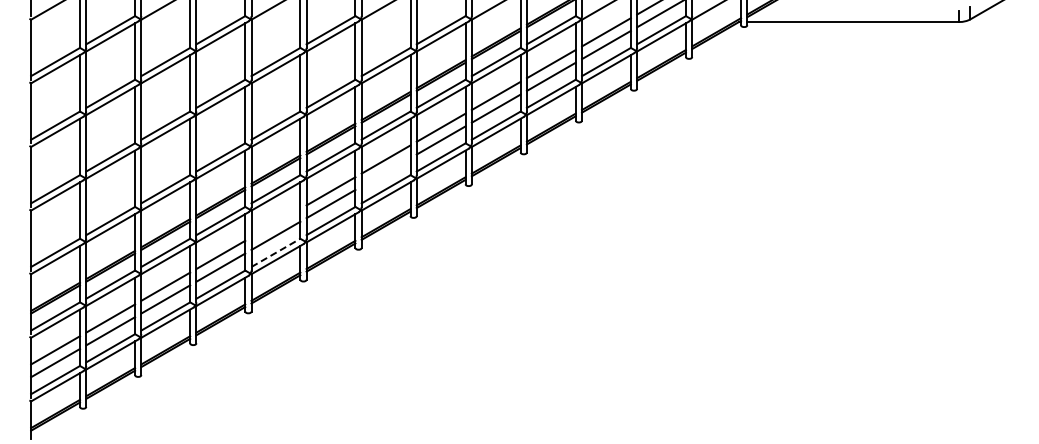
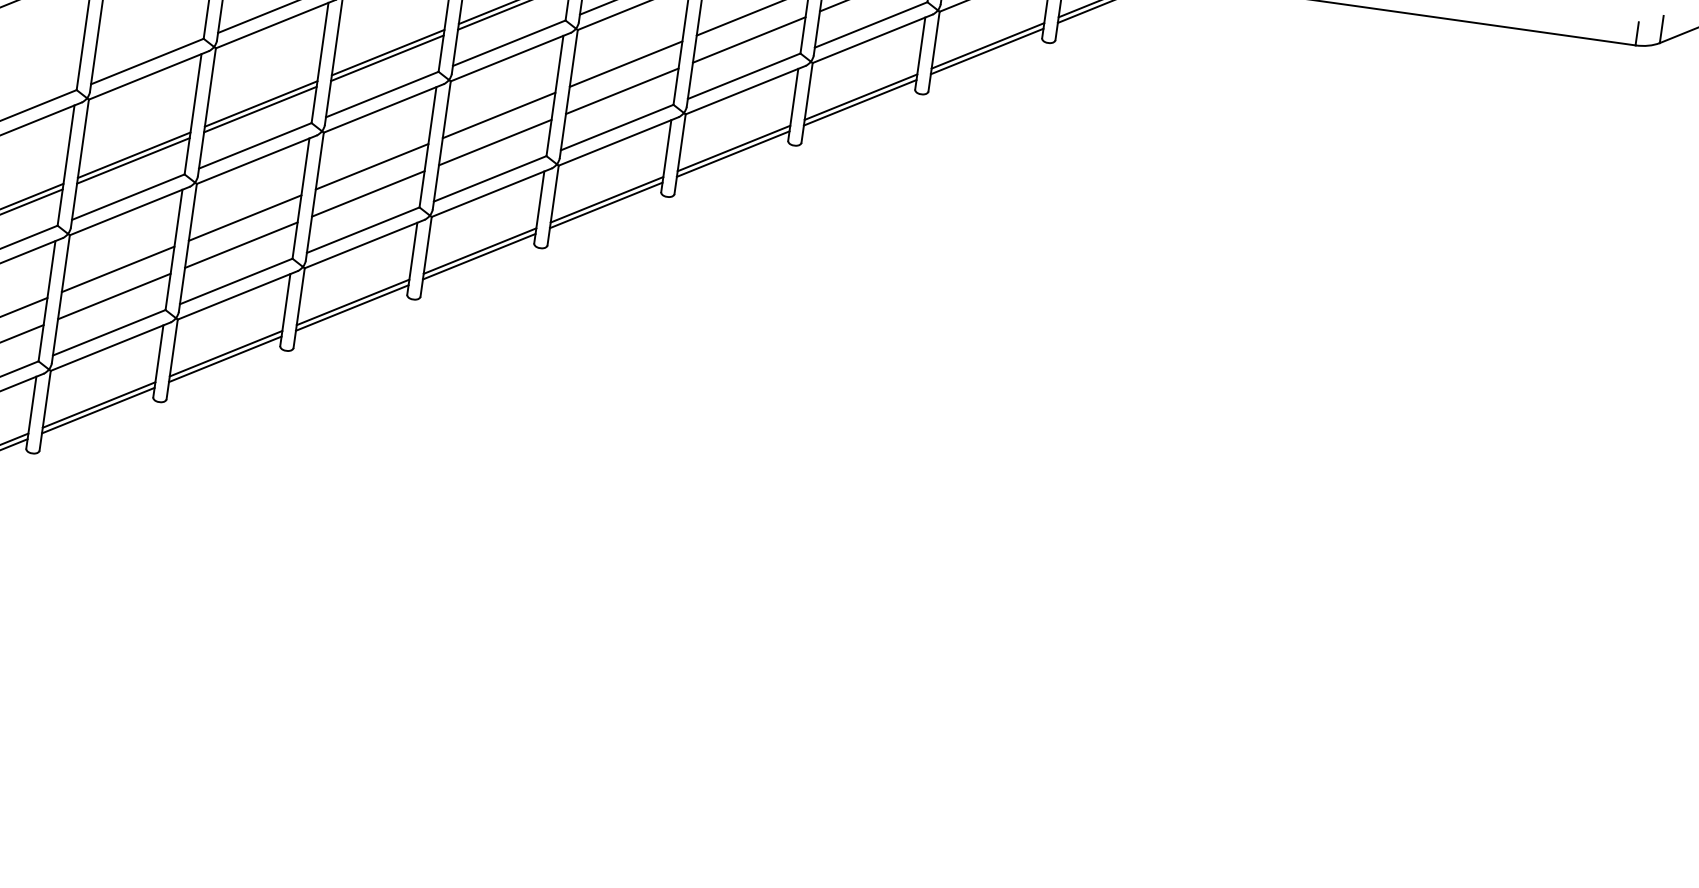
line: (385, 172) -> (366, 194), added
line: (275, 223) -> (117, 270), added
line: (276, 252) -> (110, 332), dashed -> solid

